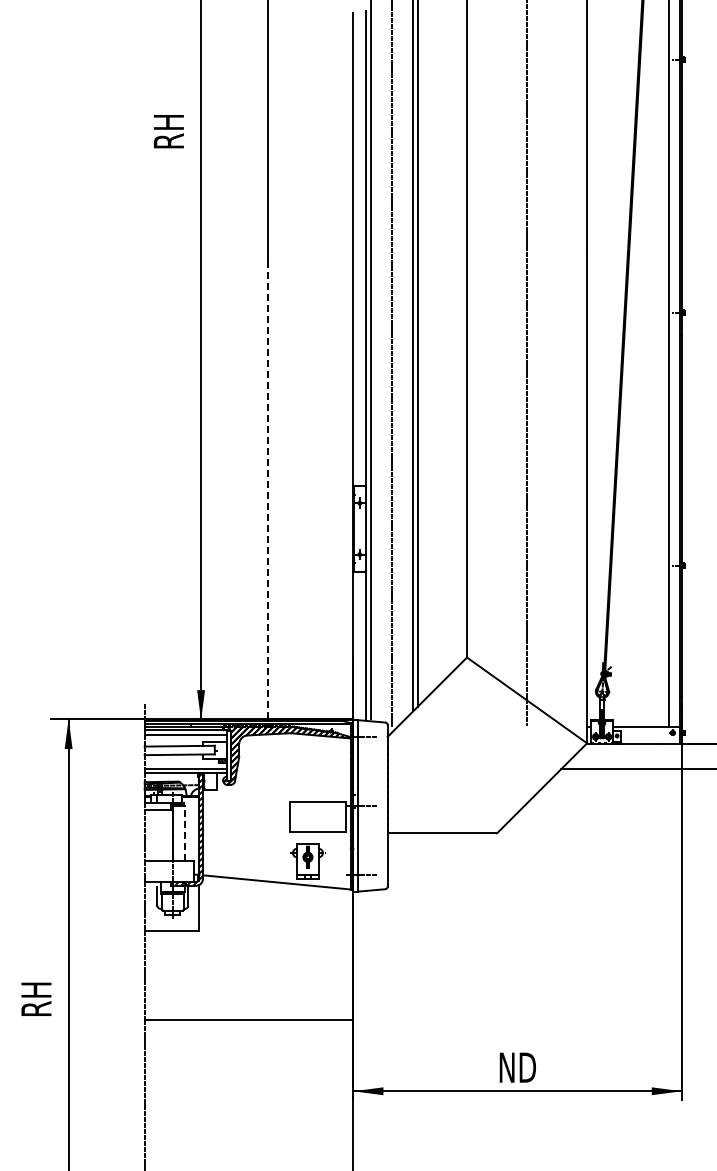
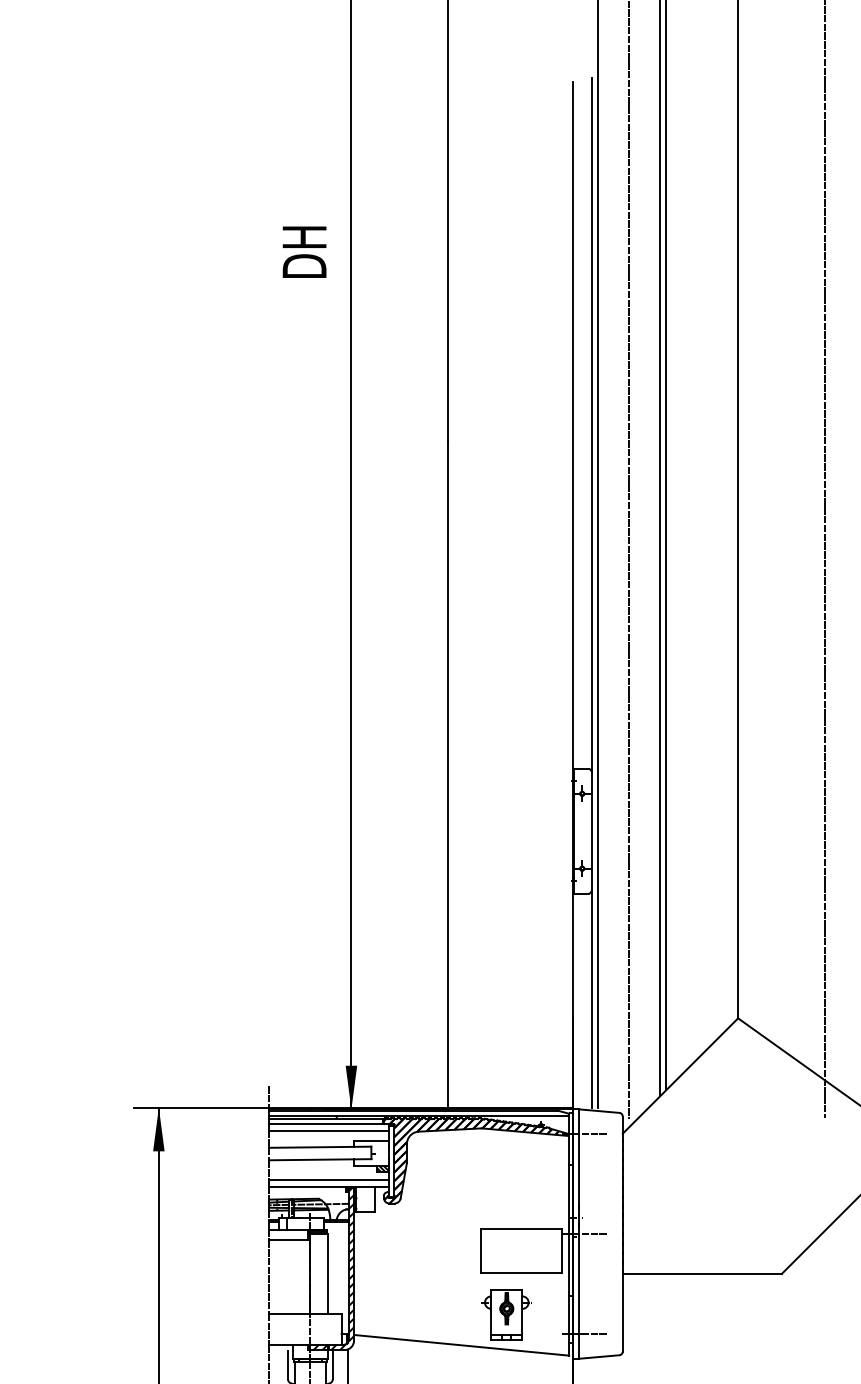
text: (168, 129) -> (304, 250), RH -> DH
line: (267, 490) -> (448, 775), dashed -> solid
line: (184, 832) -> (327, 1272), dashed -> solid

